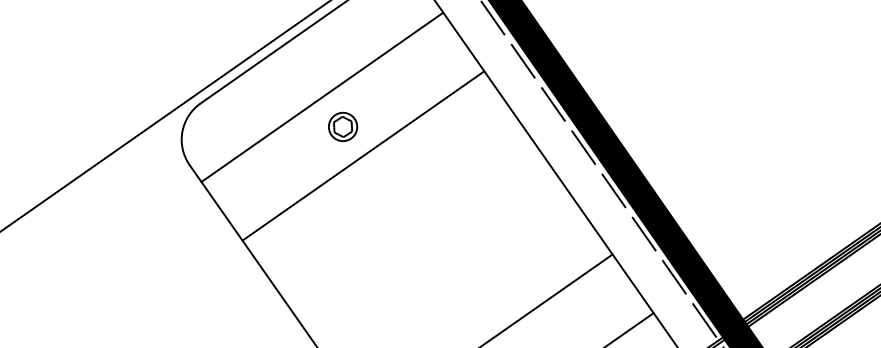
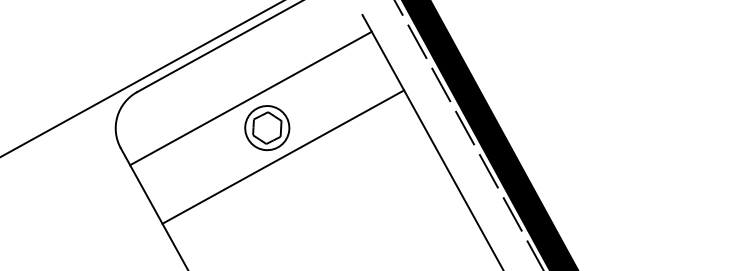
part: (342, 126) -> (266, 127), size x1.67

